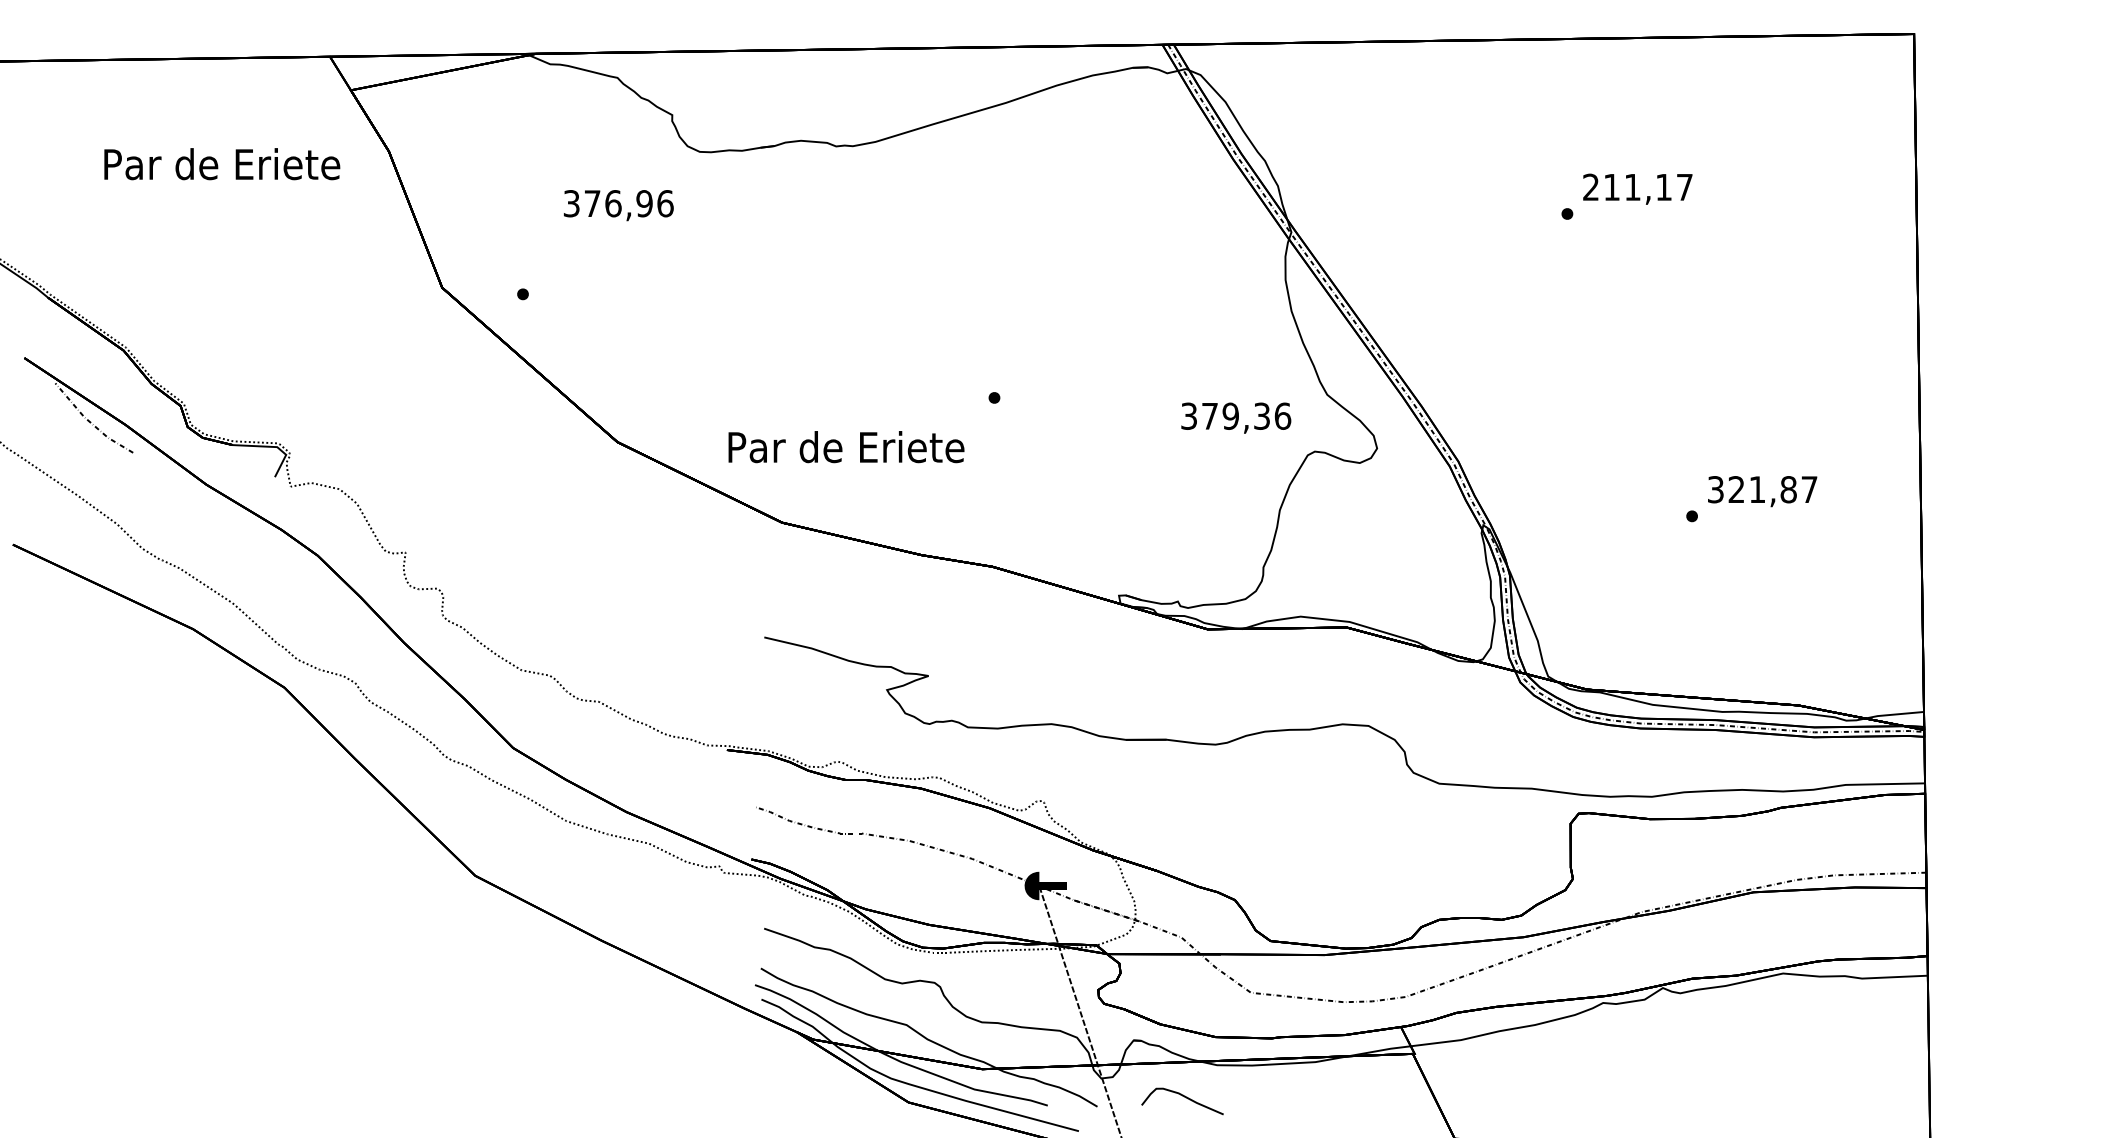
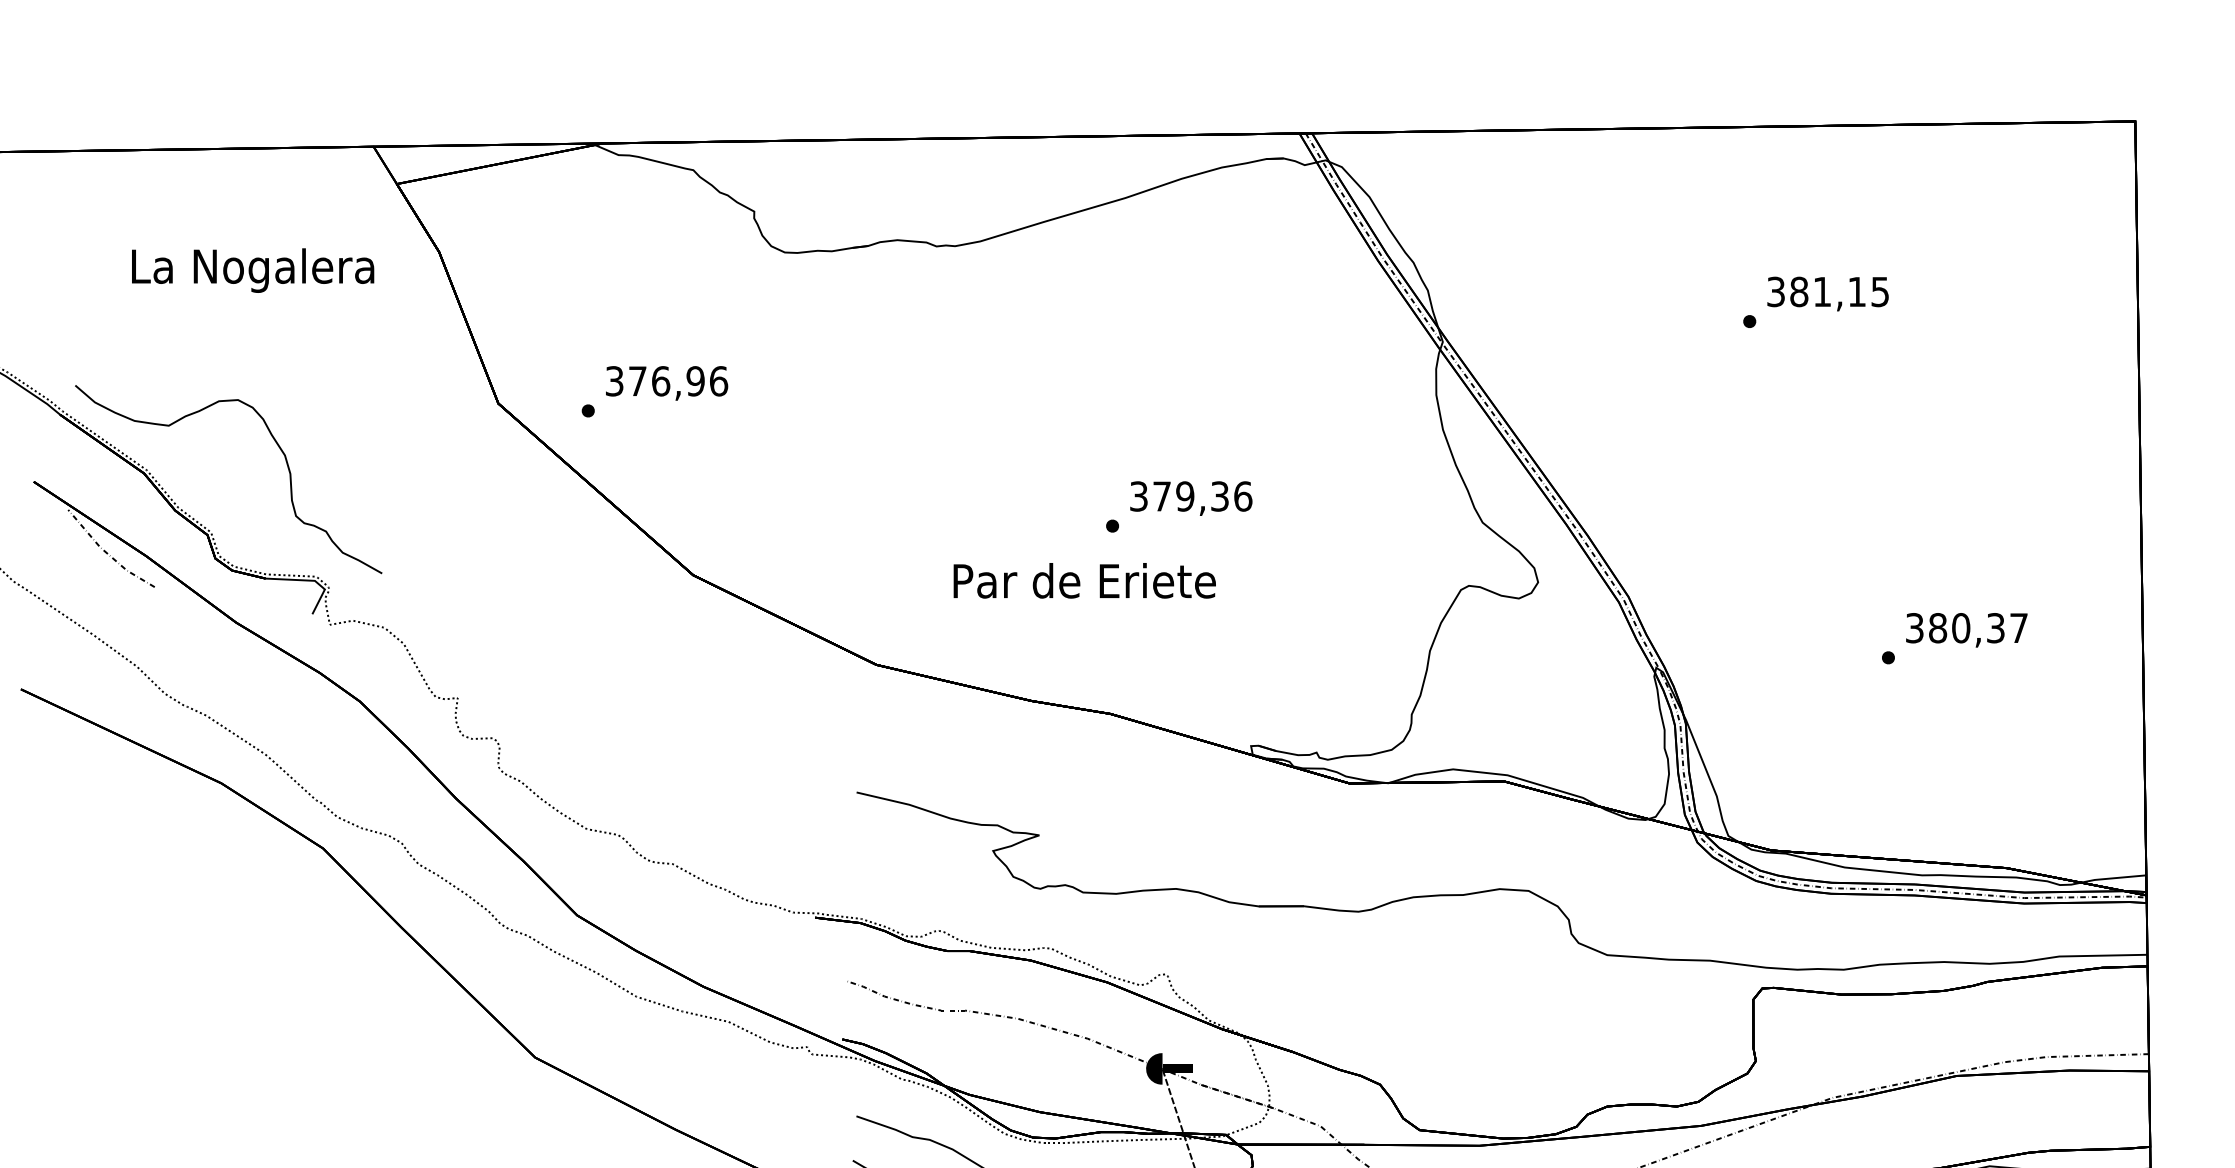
text: (222, 168) -> (254, 270), Par de Eriete -> La Nogalera
text: (1637, 187) -> (1827, 292), 211,17 -> 381,15
text: (618, 205) -> (666, 383), moved
curve: (244, 327) -> (278, 447), added
text: (1236, 417) -> (1191, 497), moved
text: (846, 447) -> (1084, 581), moved
text: (1762, 489) -> (1966, 627), 321,87 -> 380,37

